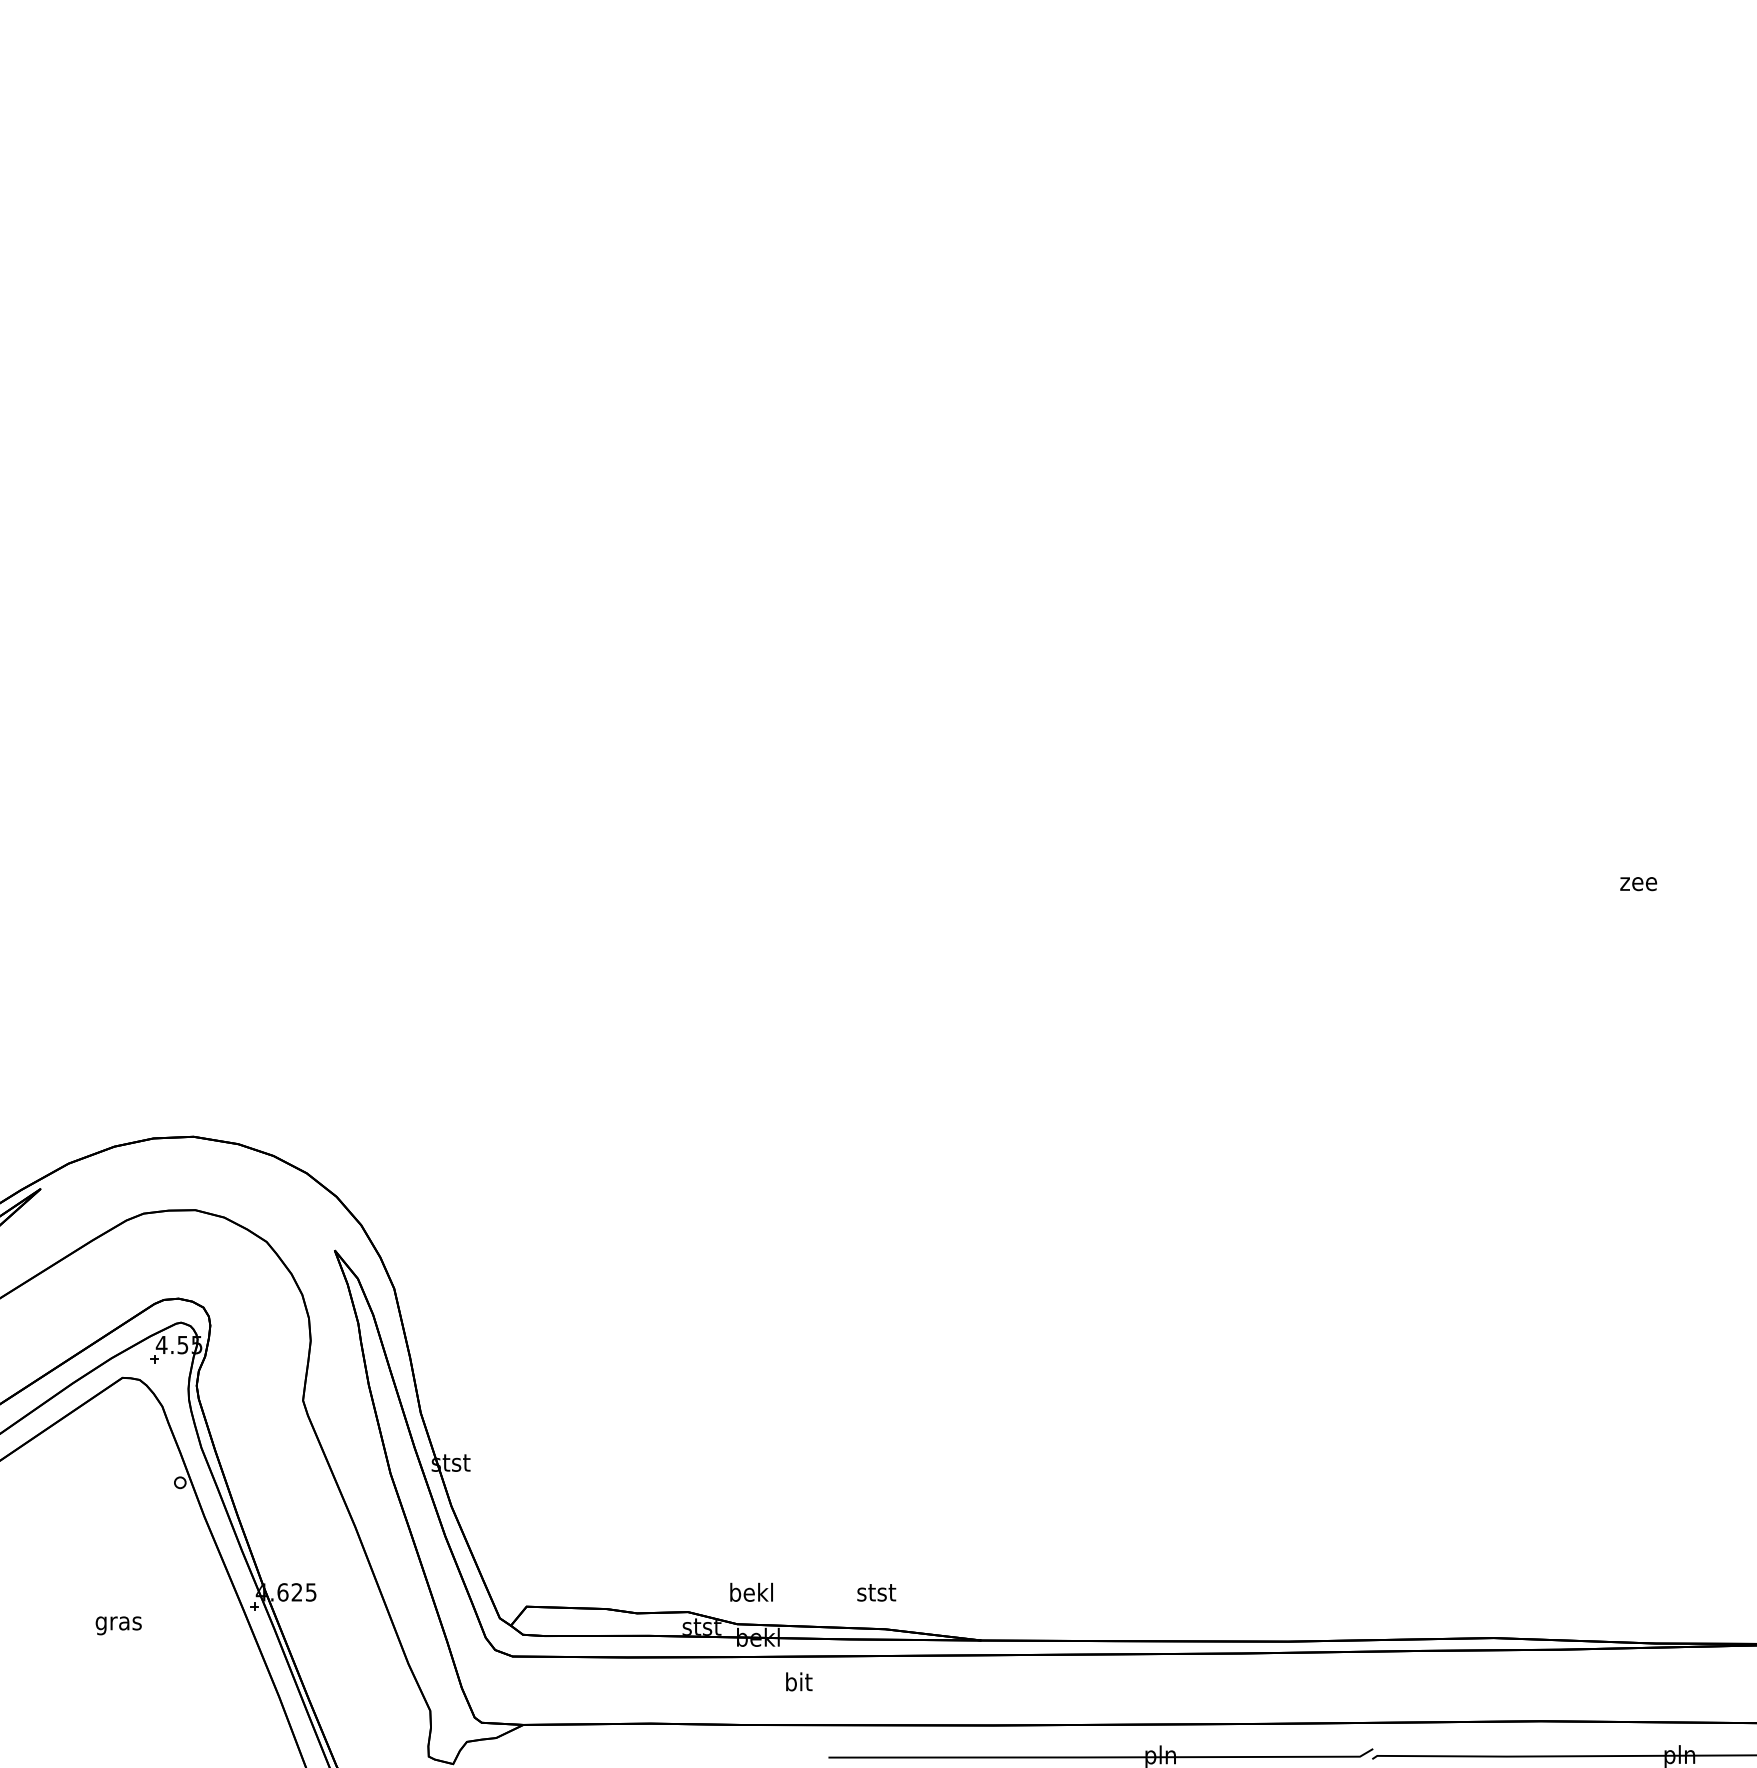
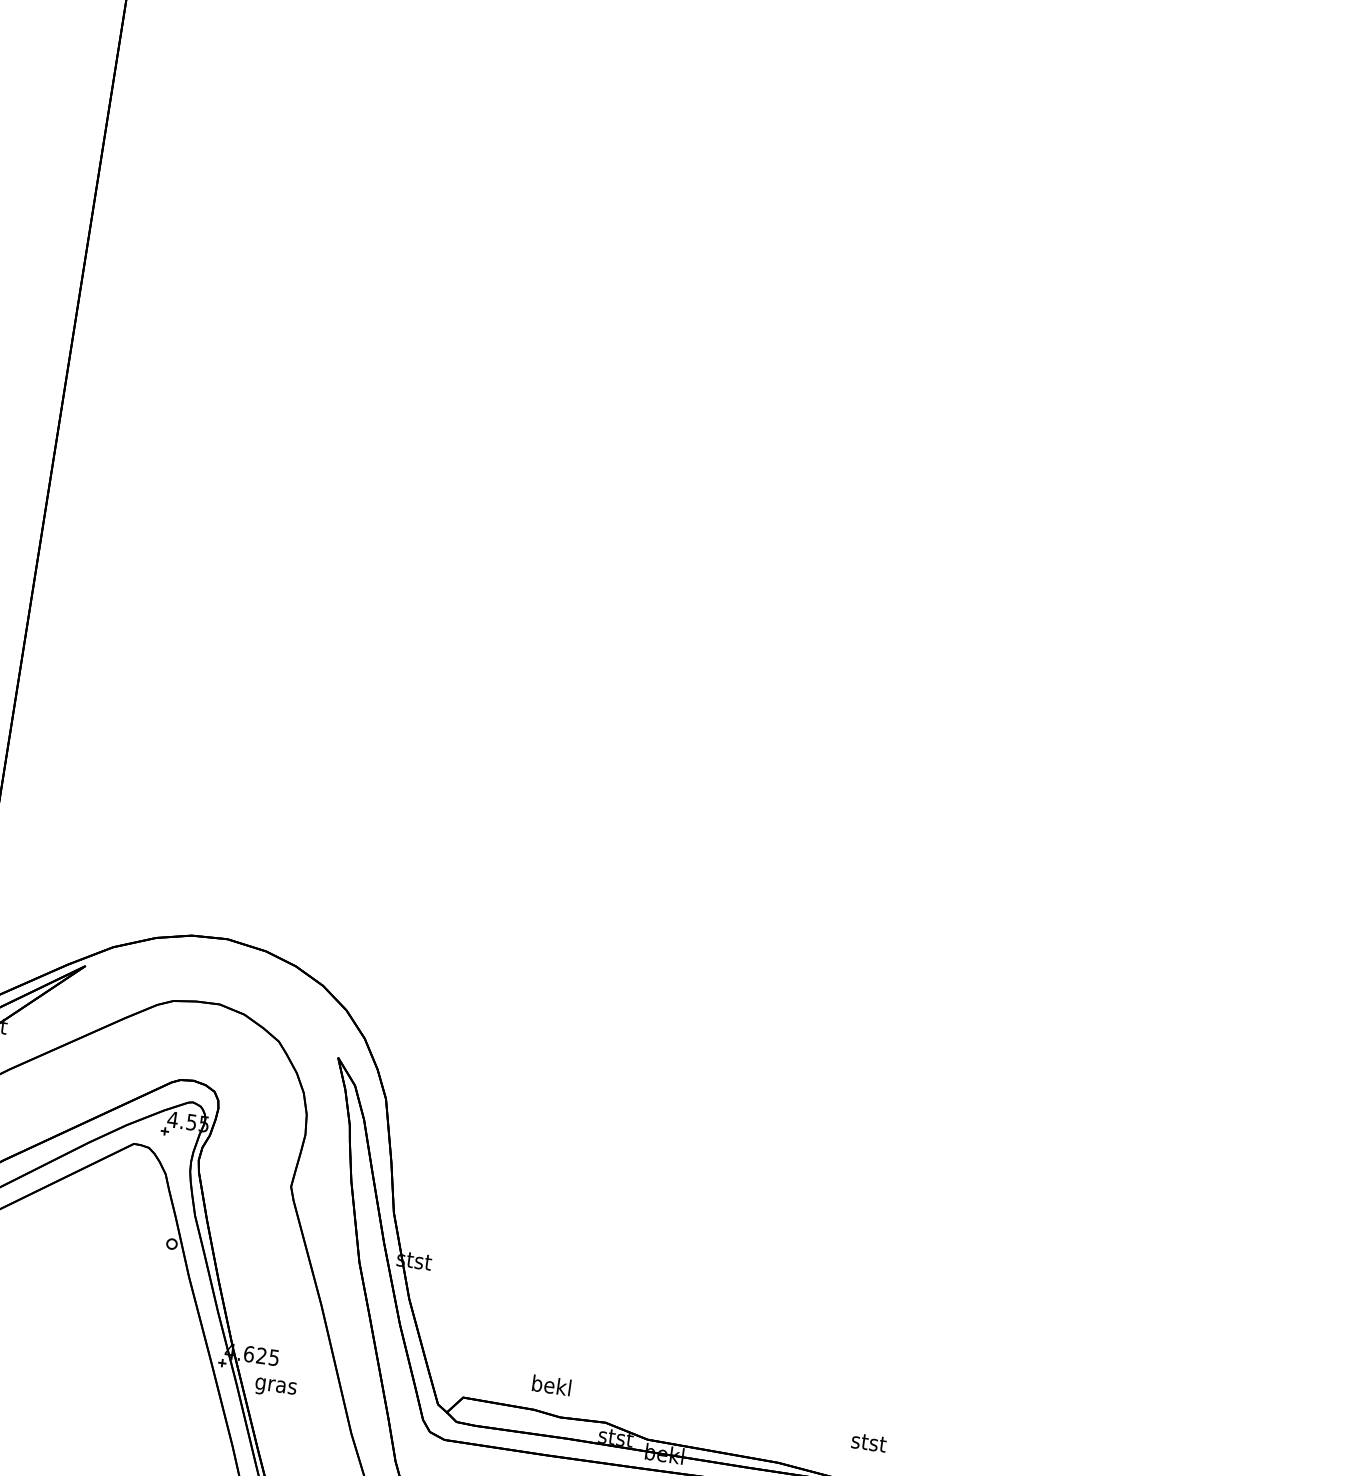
text: (751, 1591) -> (551, 1384), moved
text: (876, 1592) -> (868, 1442), moved
text: (118, 1625) -> (275, 1387), moved

